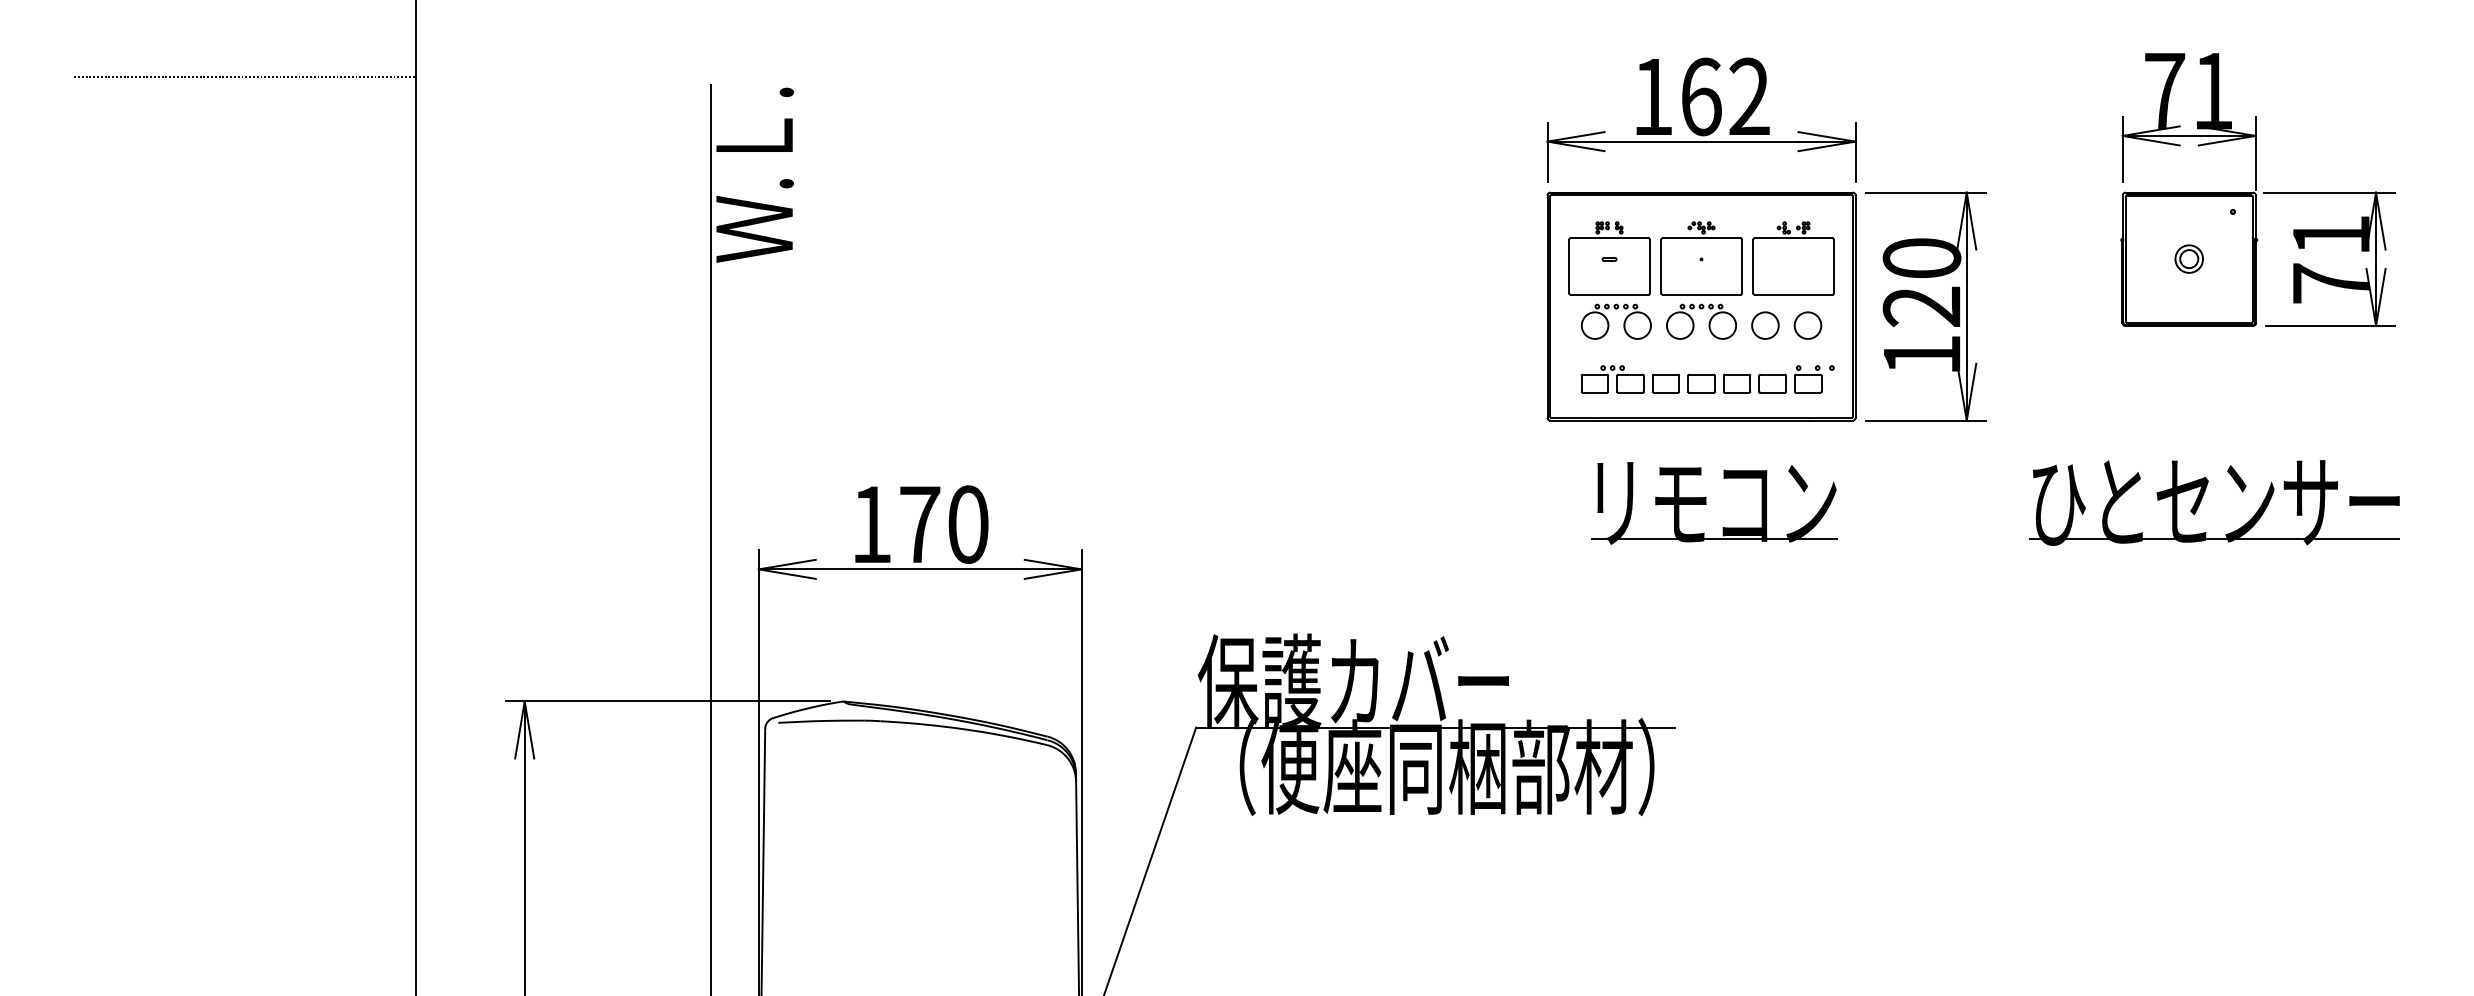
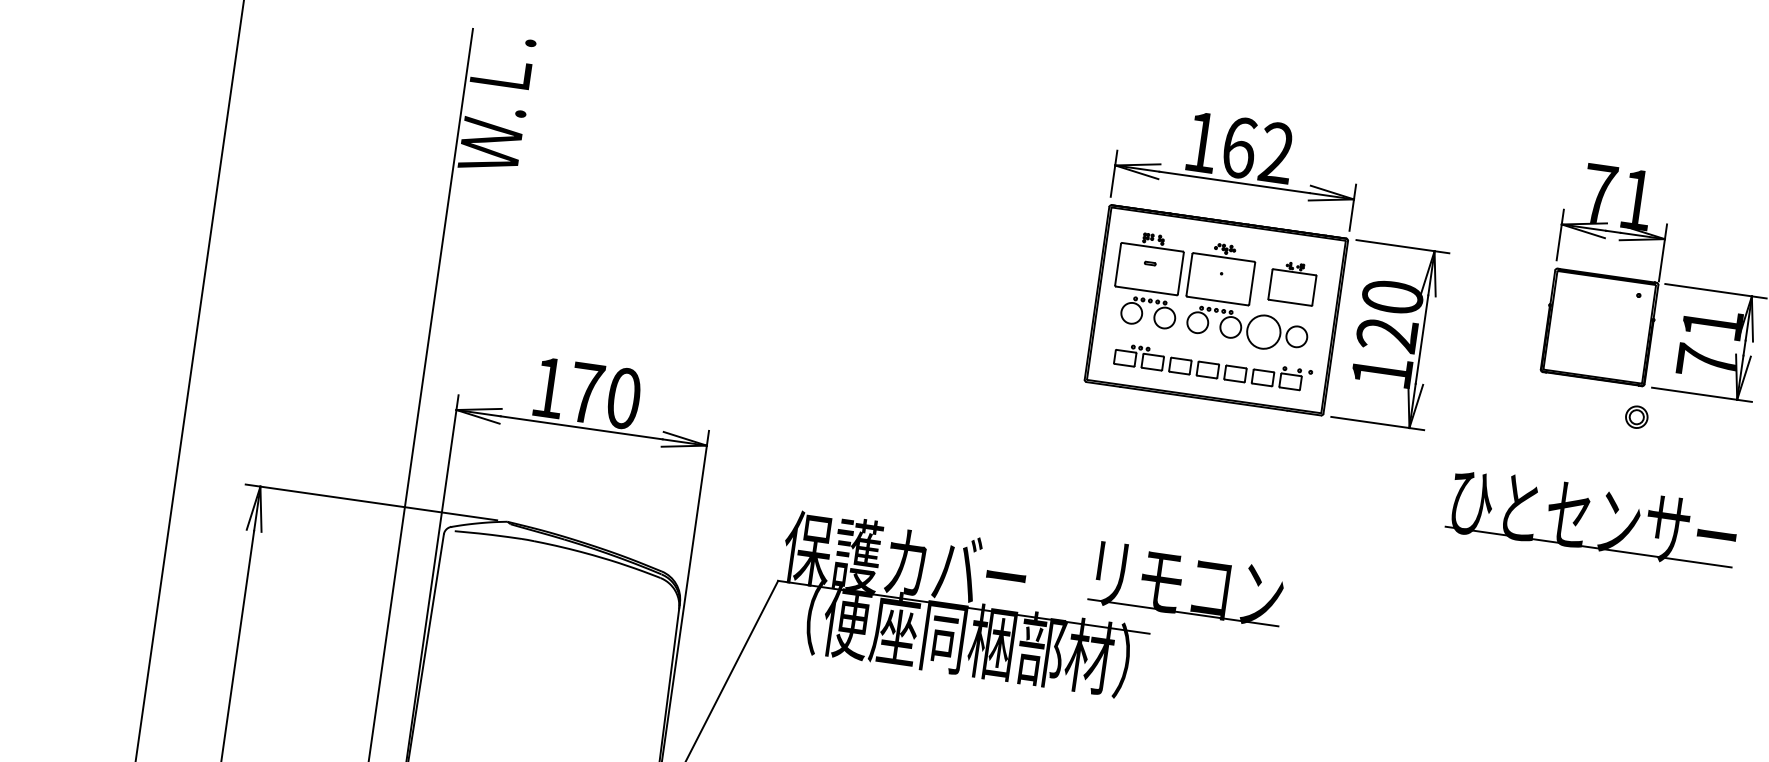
part: (1793, 258) -> (1293, 283), size x0.7
part: (2188, 258) -> (1636, 416), moved
circle: (1765, 325) -> (1263, 332), size x1.6
part: (1706, 503) -> (1181, 584), moved

